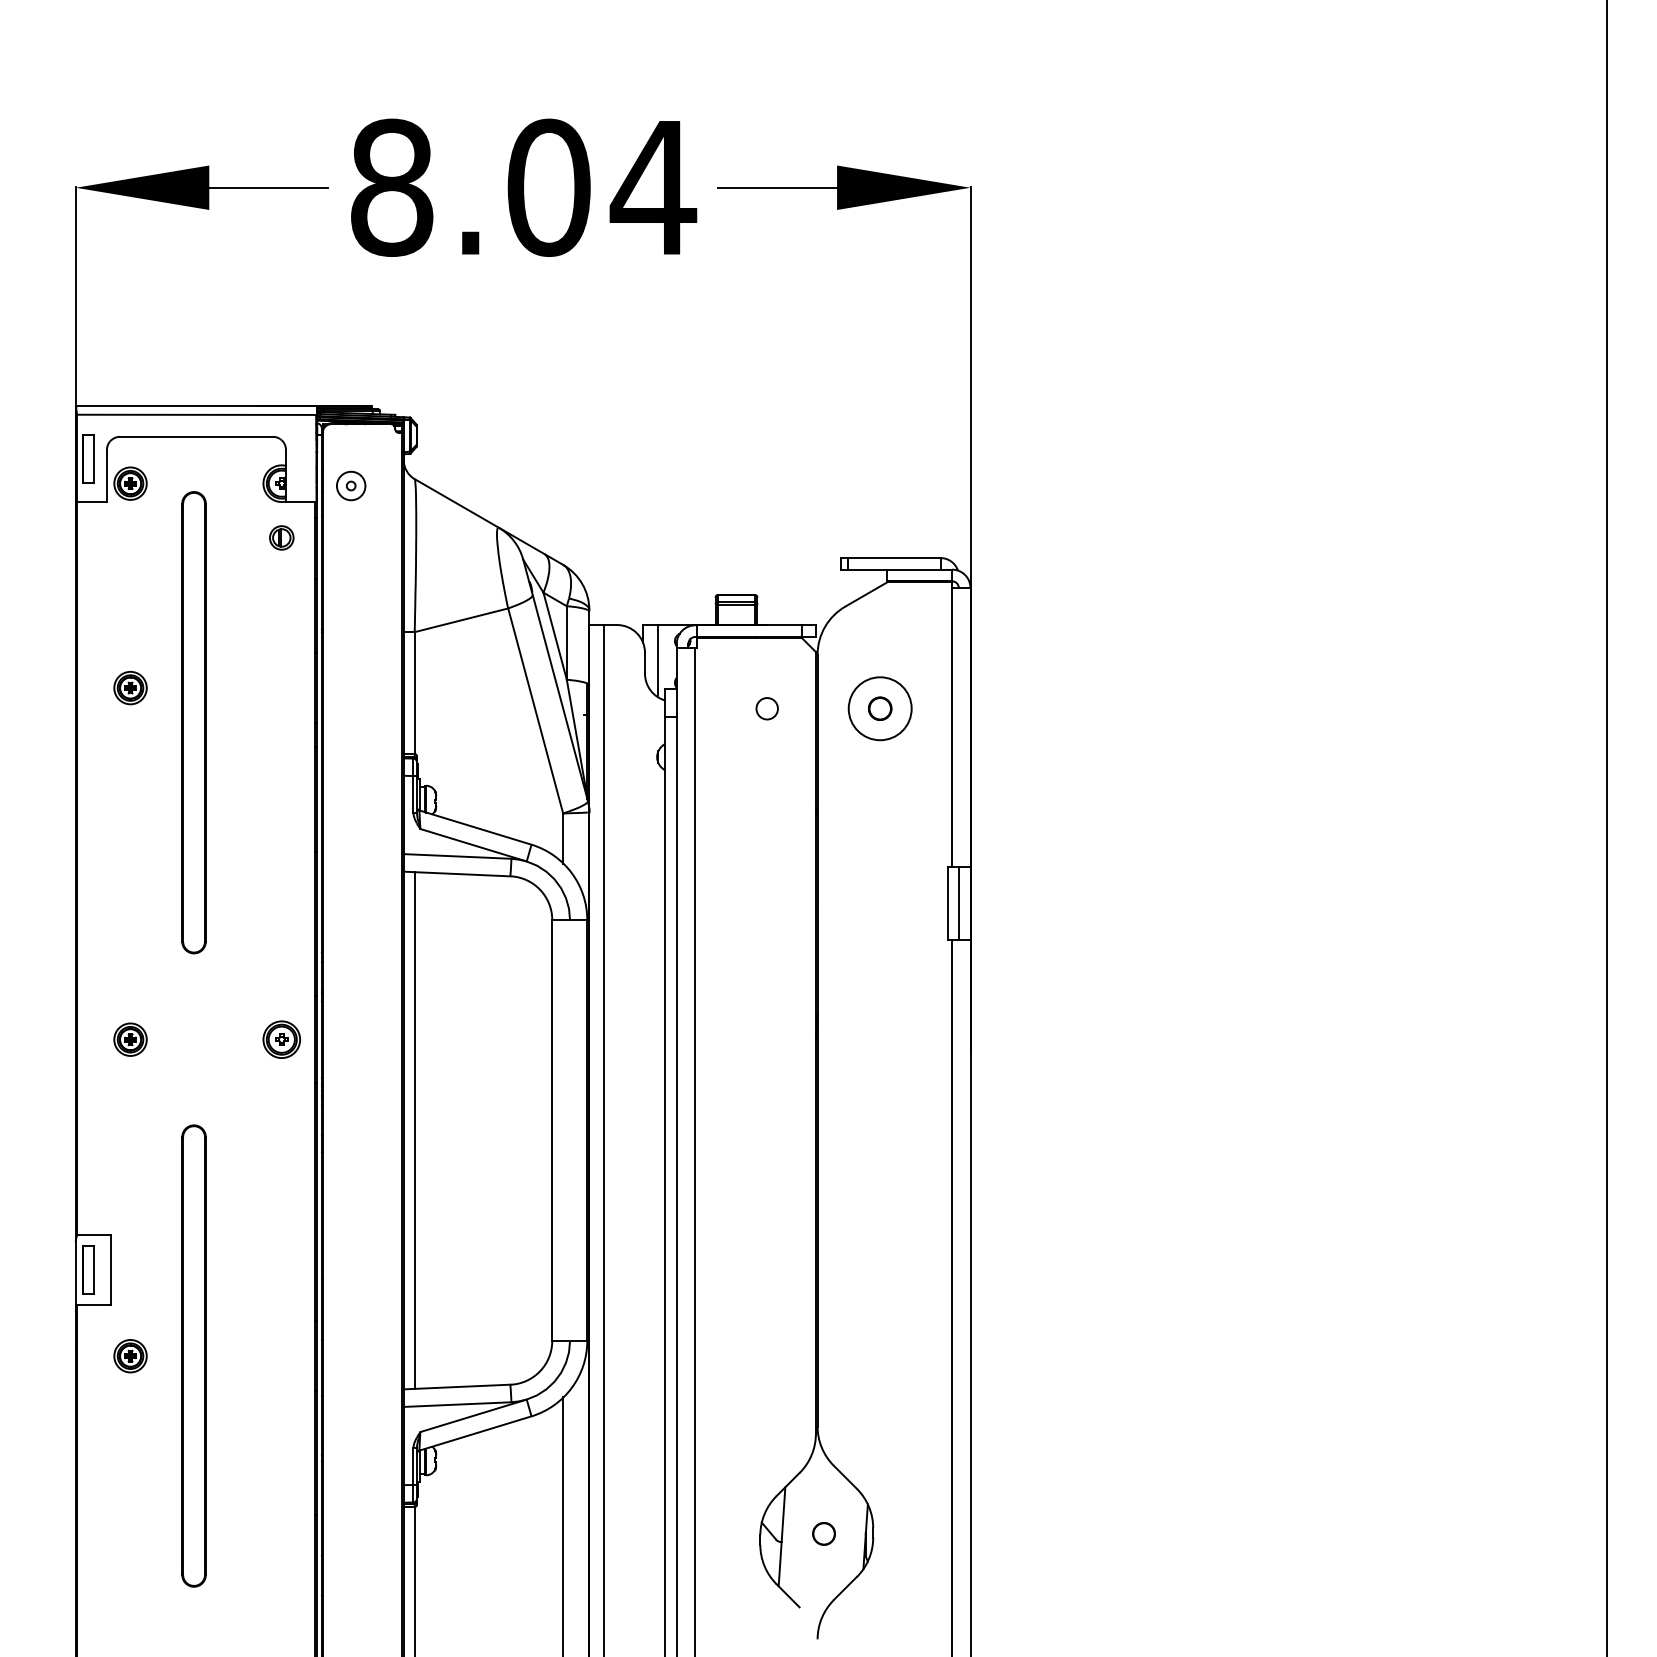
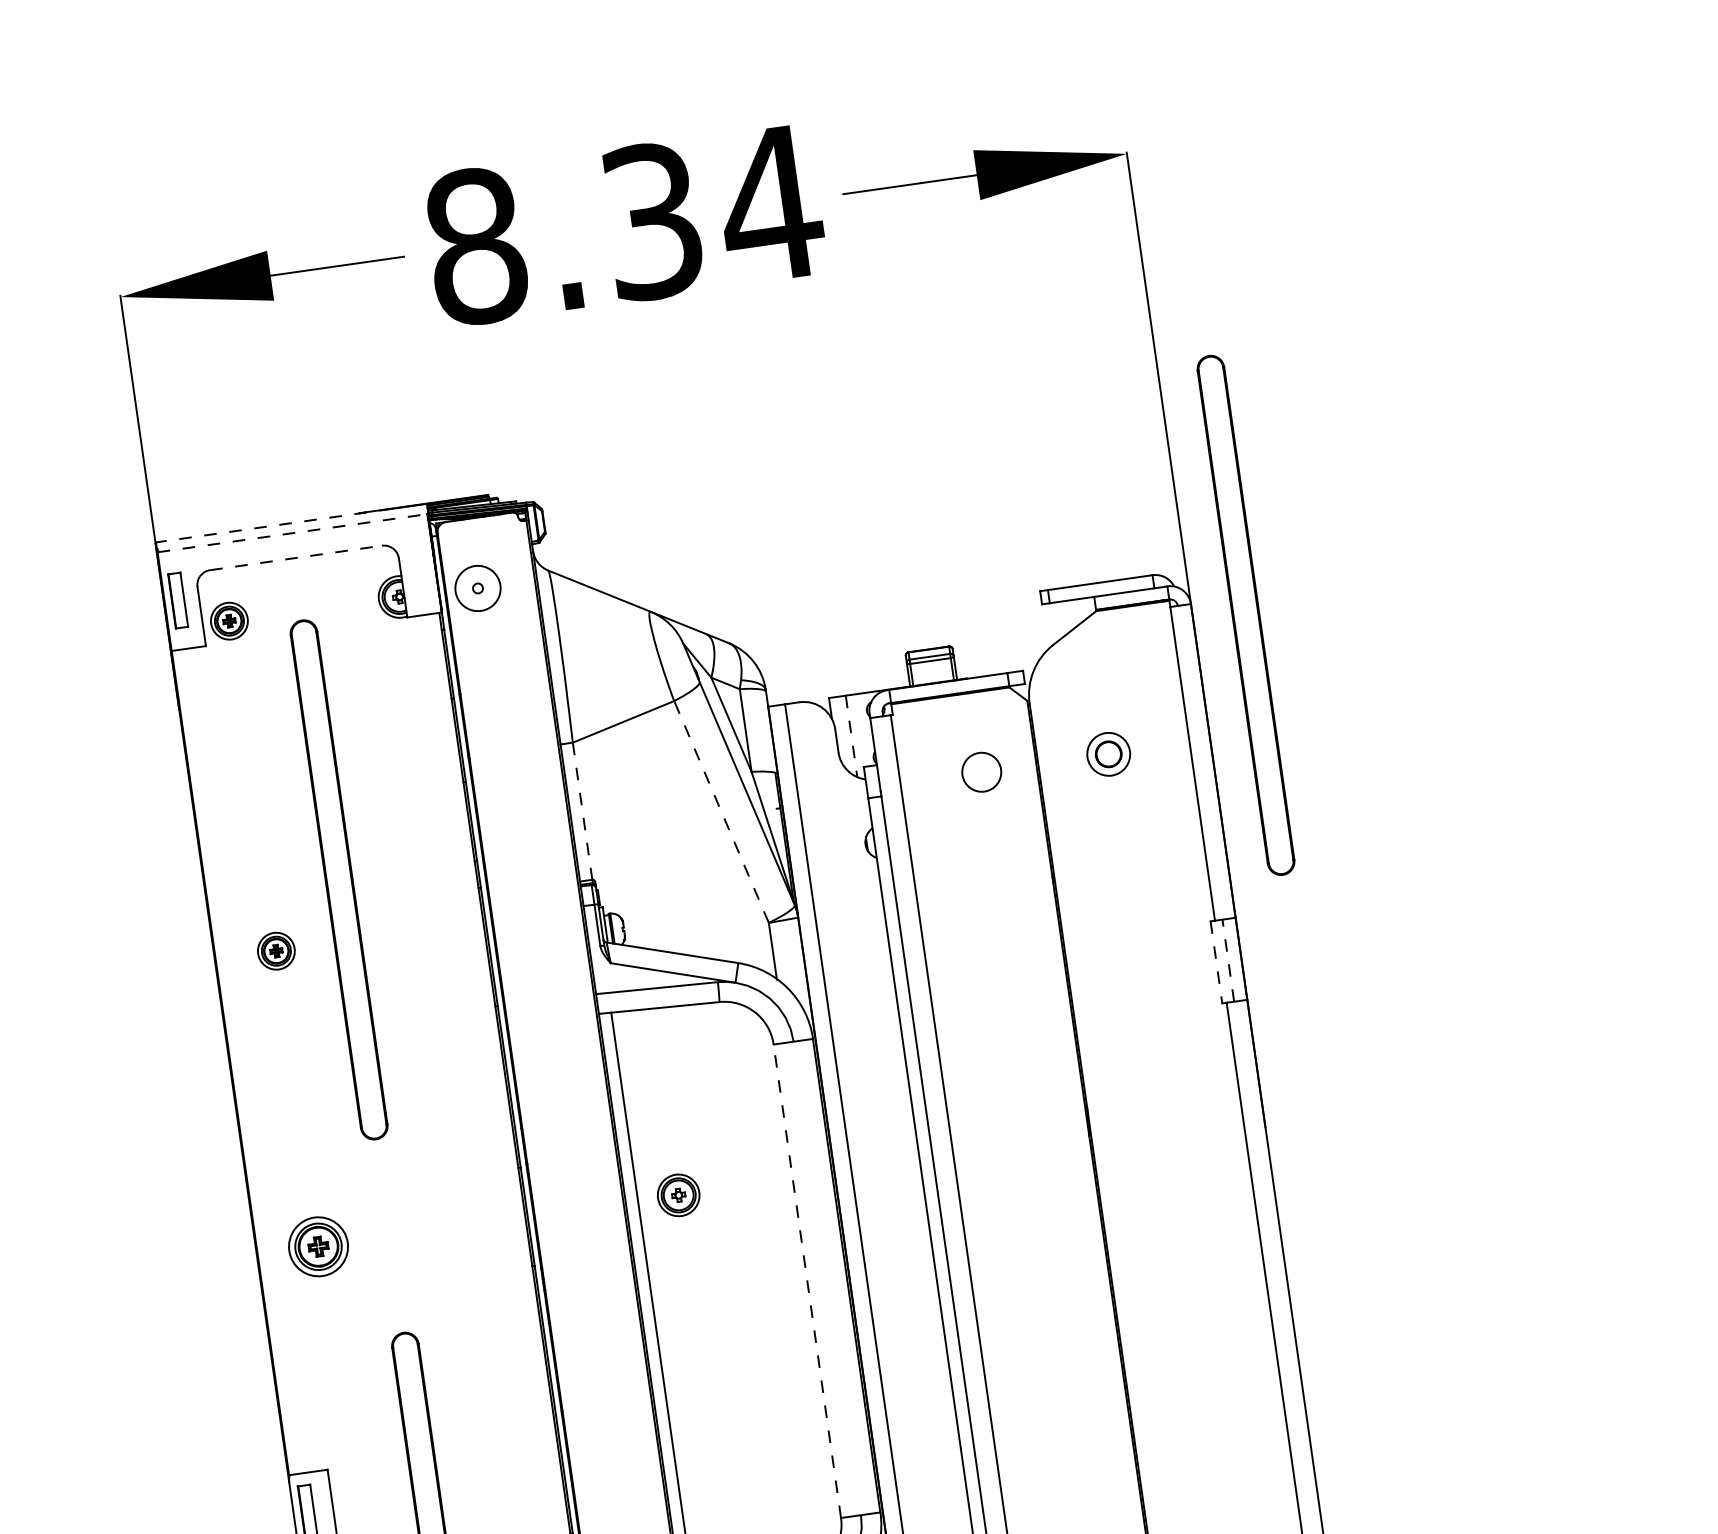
text: (548, 187) -> (652, 221), 8.04 -> 8.34
line: (181, 405) -> (274, 525), solid -> dashed
line: (196, 414) -> (292, 532), solid -> dashed
line: (197, 436) -> (297, 557), solid -> dashed
circle: (350, 485) -> (477, 588), size x1.4
part: (281, 537) -> (407, 657), removed
part: (1016, 604) -> (1245, 615), added
line: (658, 661) -> (851, 736), solid -> dashed
part: (130, 688) -> (276, 951), moved
line: (414, 693) -> (582, 811), solid -> dashed
circle: (766, 708) -> (980, 772), size x1.6
circle: (879, 708) -> (1107, 754), size x0.6
line: (535, 710) -> (721, 811), solid -> dashed
line: (958, 902) -> (1227, 959), solid -> dashed
line: (948, 903) -> (1216, 962), solid -> dashed
part: (130, 1039) -> (318, 1246), size x1.6
part: (281, 1039) -> (678, 1195), moved
line: (552, 1130) -> (807, 1281), solid -> dashed

